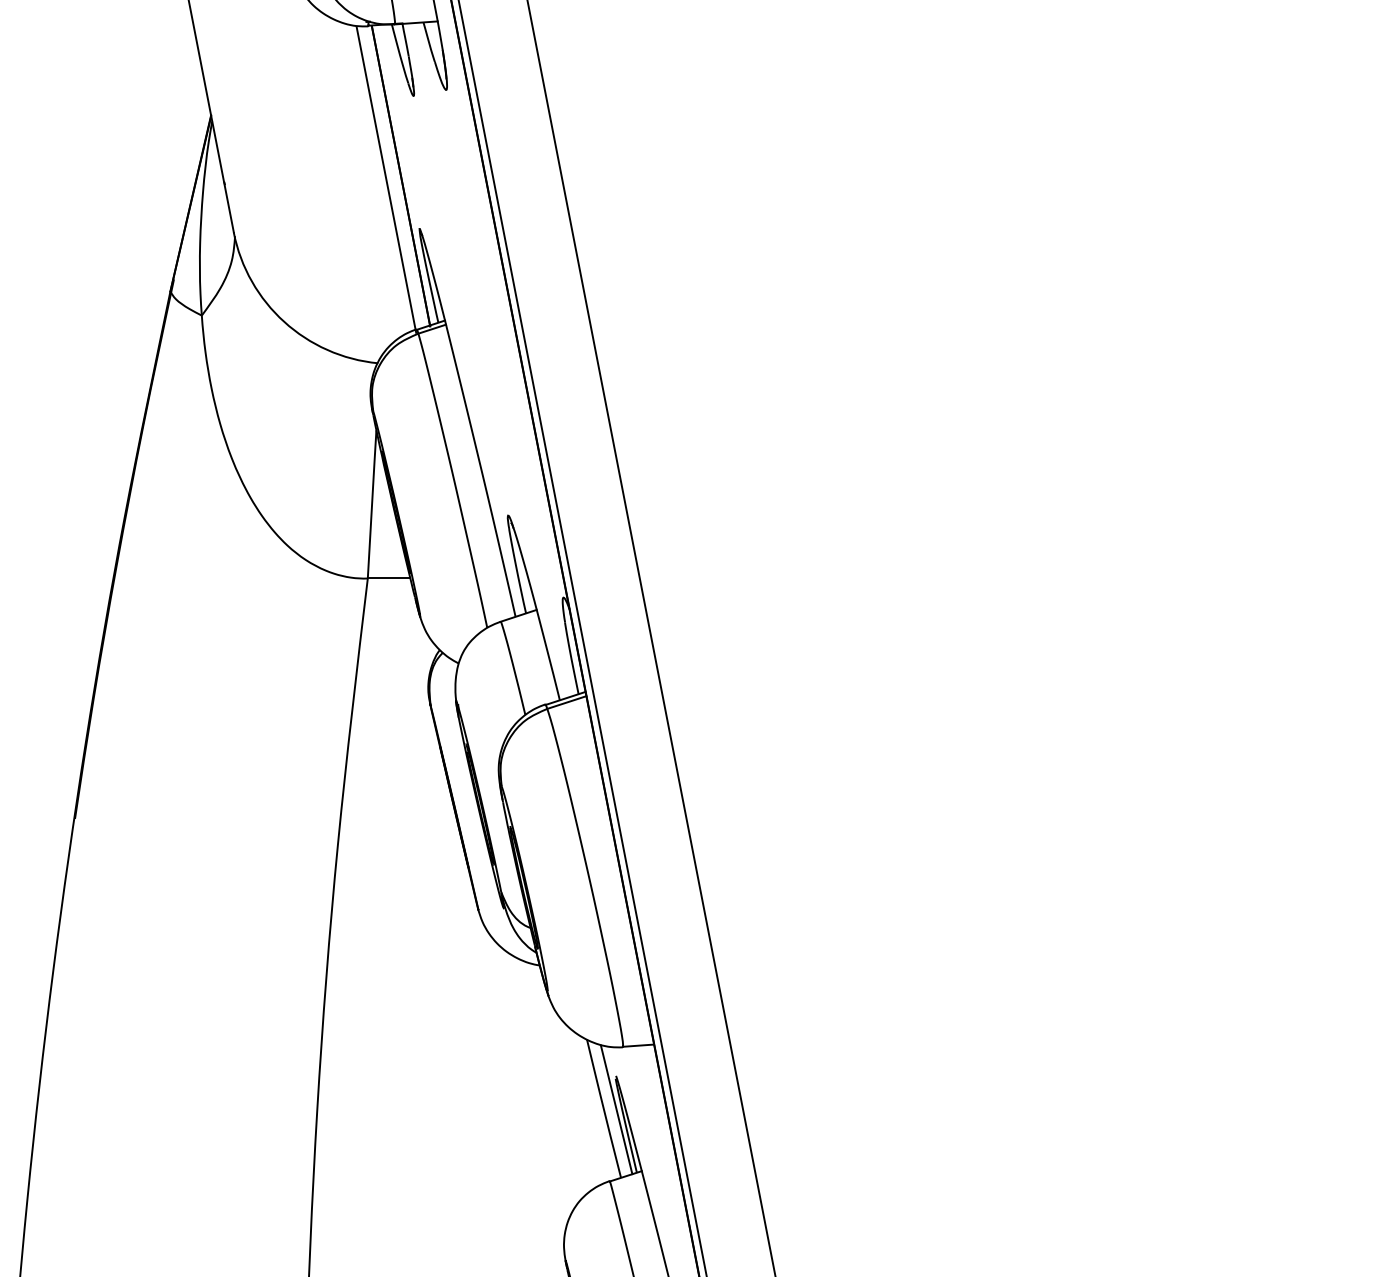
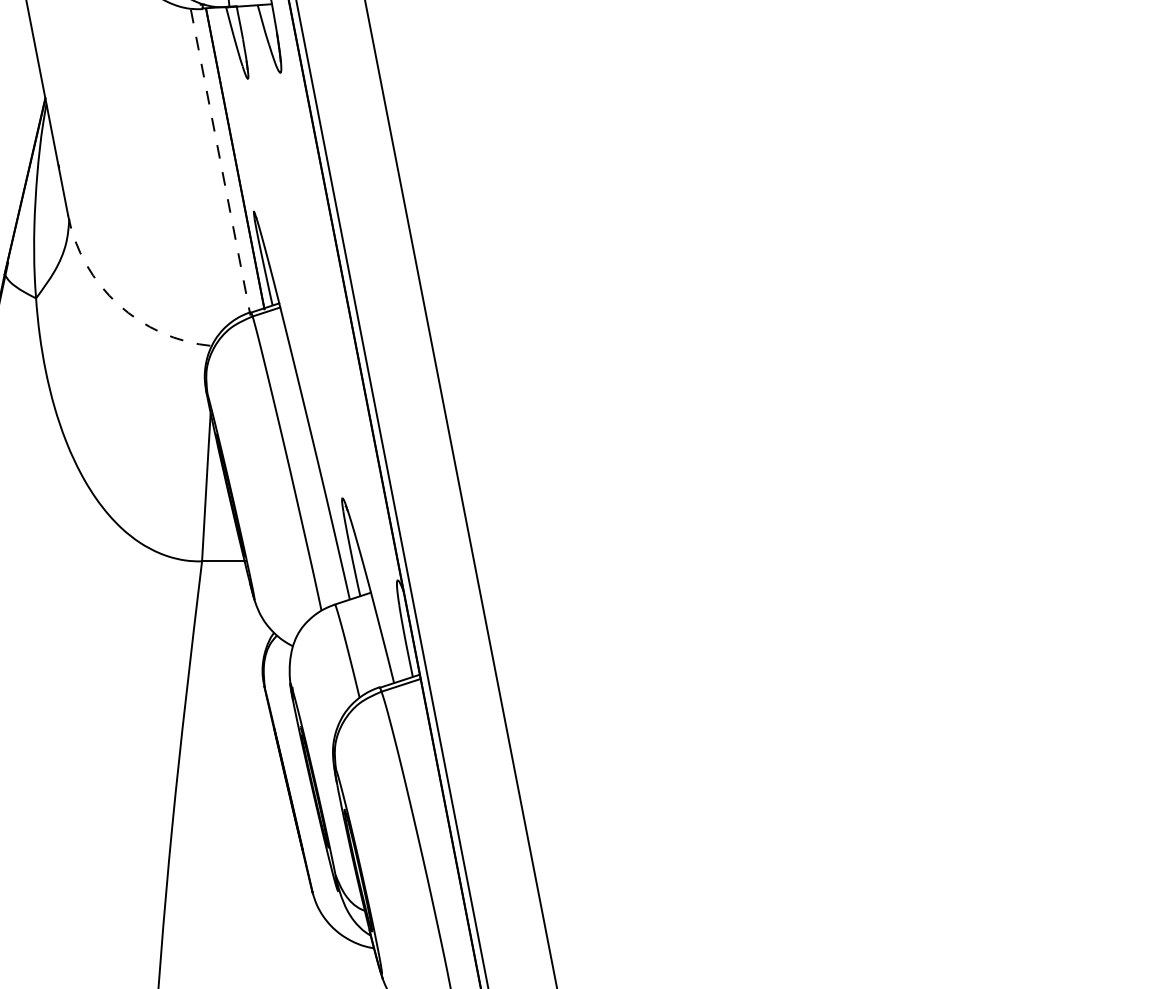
line: (386, 179) -> (220, 162), solid -> dashed
arc: (284, 321) -> (118, 304), solid -> dashed

